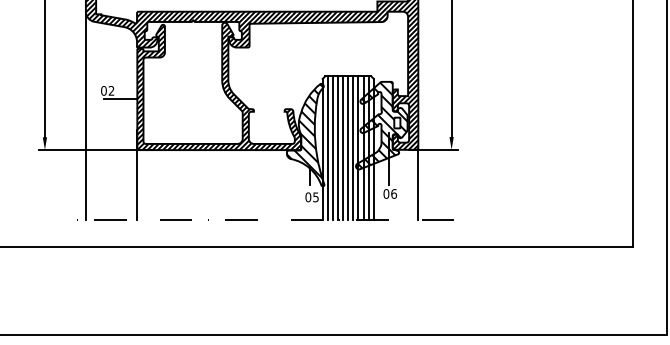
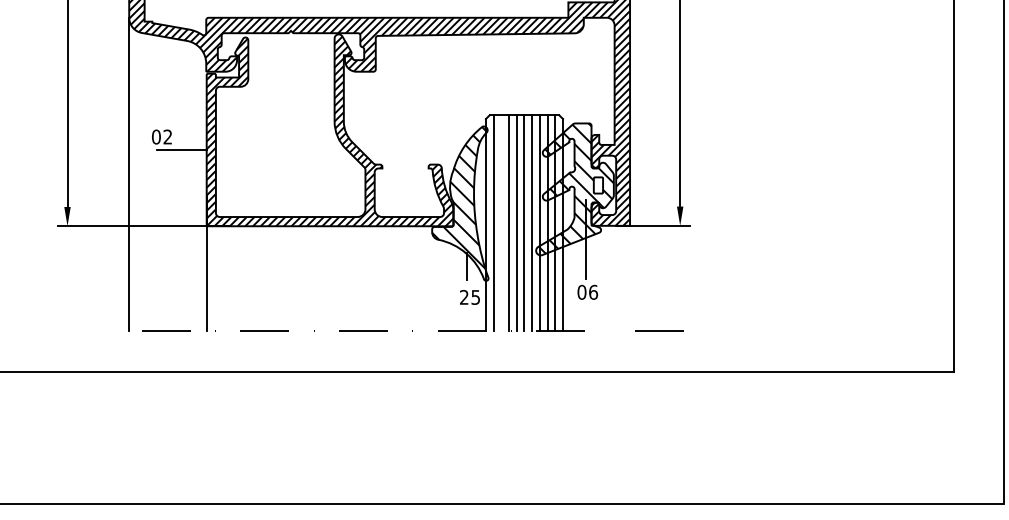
line: (332, 147) -> (500, 222), removed
line: (418, 184) -> (630, 278), removed
text: (308, 197) -> (464, 297), 05 -> 25

